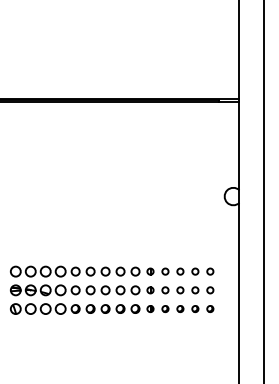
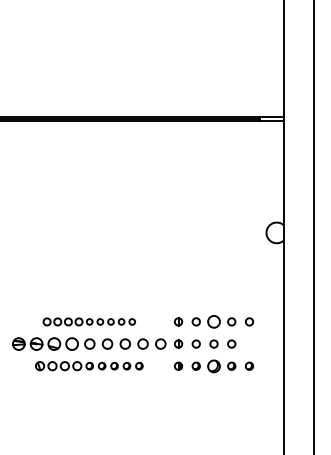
part: (75, 271) -> (89, 321), size x0.6
circle: (179, 271) -> (213, 321), size x1.6
circle: (210, 289) -> (249, 343), removed
part: (75, 308) -> (89, 365), size x0.7
part: (179, 308) -> (213, 365), size x1.6

